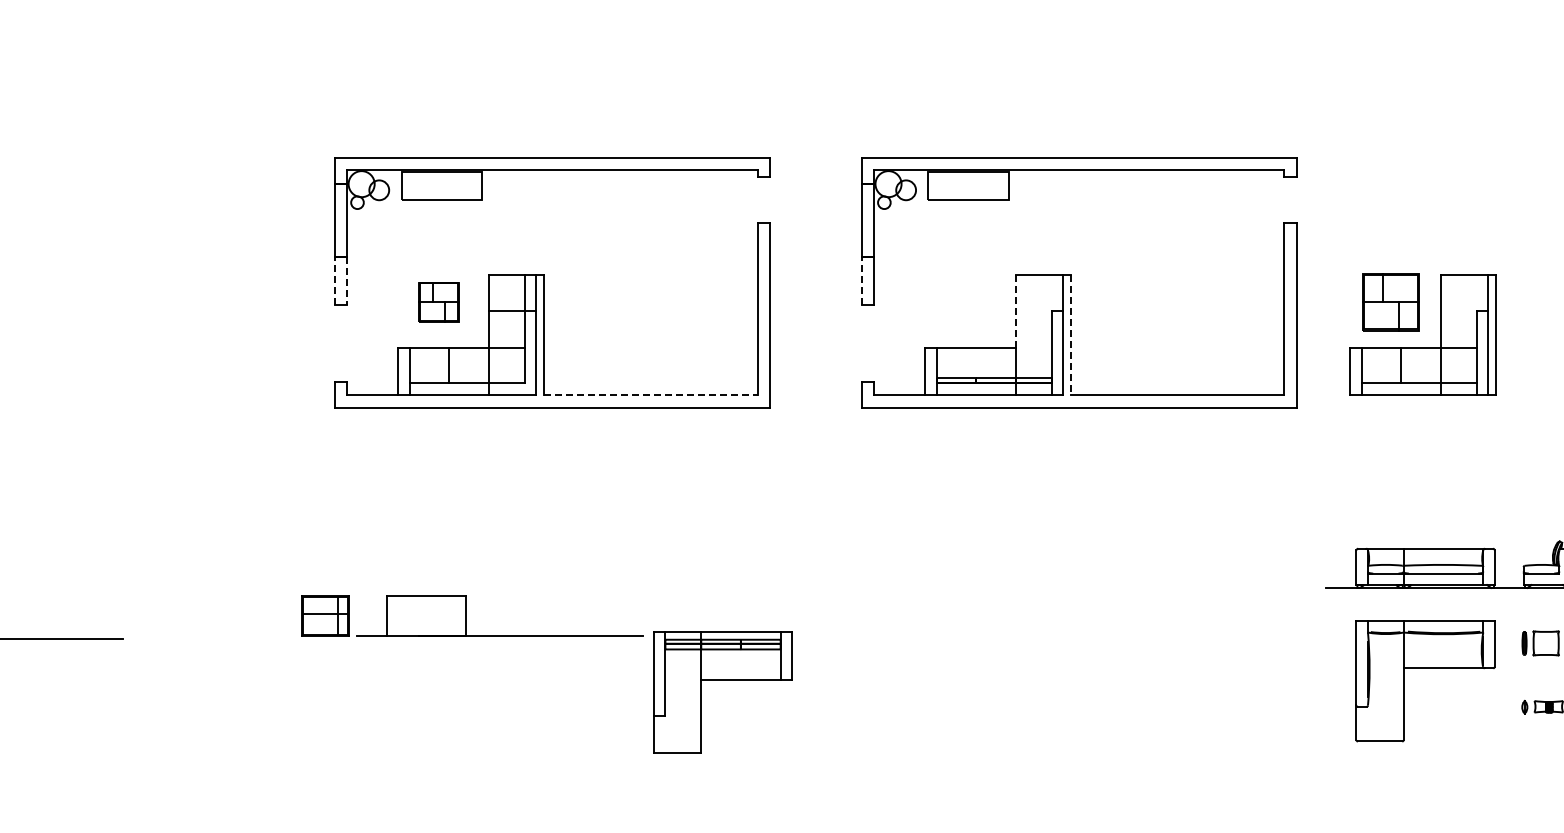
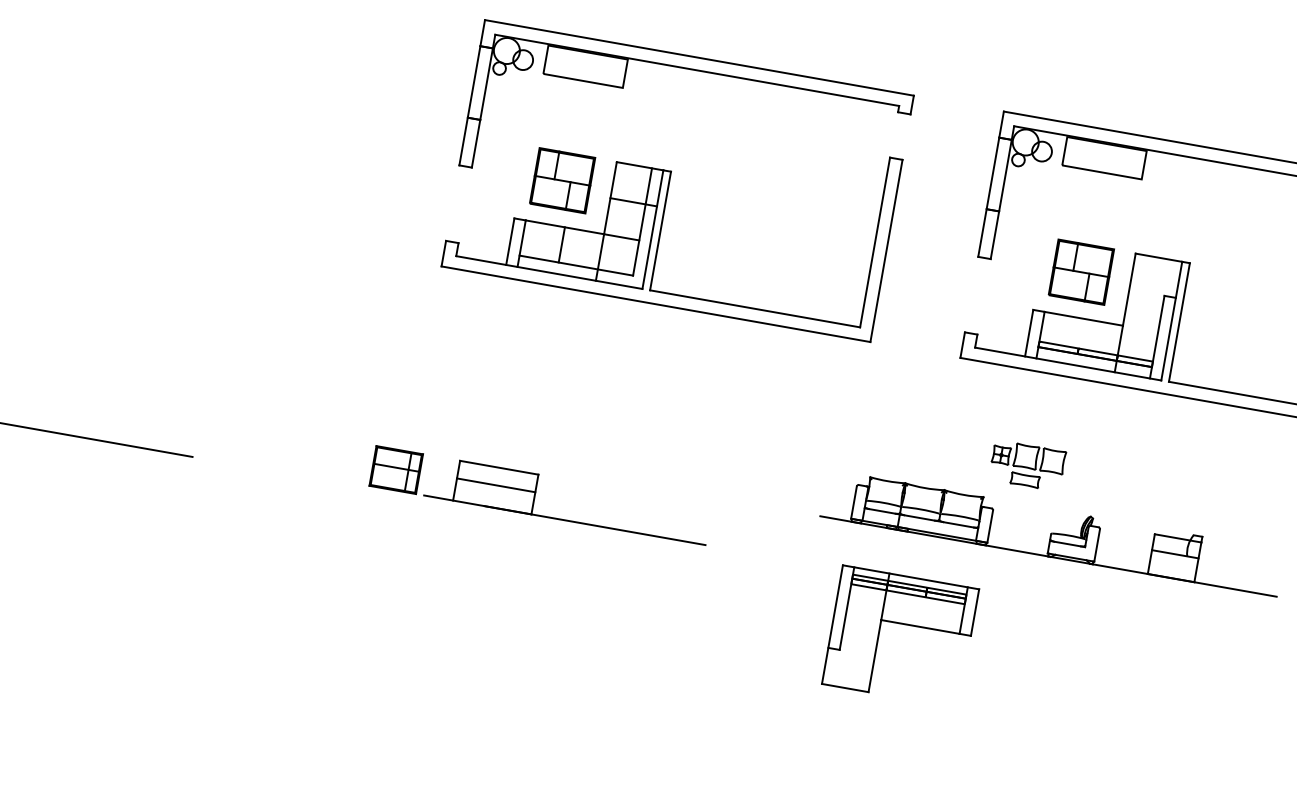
line: (334, 280) -> (463, 141), dashed -> solid
line: (861, 280) -> (982, 232), dashed -> solid
line: (347, 281) -> (476, 144), dashed -> solid
part: (438, 302) -> (562, 180), size x1.43
part: (965, 302) -> (1081, 272), added
line: (1016, 311) -> (1129, 290), dashed -> solid
line: (1071, 335) -> (1179, 323), dashed -> solid
line: (650, 395) -> (754, 309), dashed -> solid
part: (946, 502) -> (1027, 466), added
part: (982, 563) -> (1052, 532), added
line: (426, 613) -> (496, 485), added
part: (722, 680) -> (902, 624), moved

